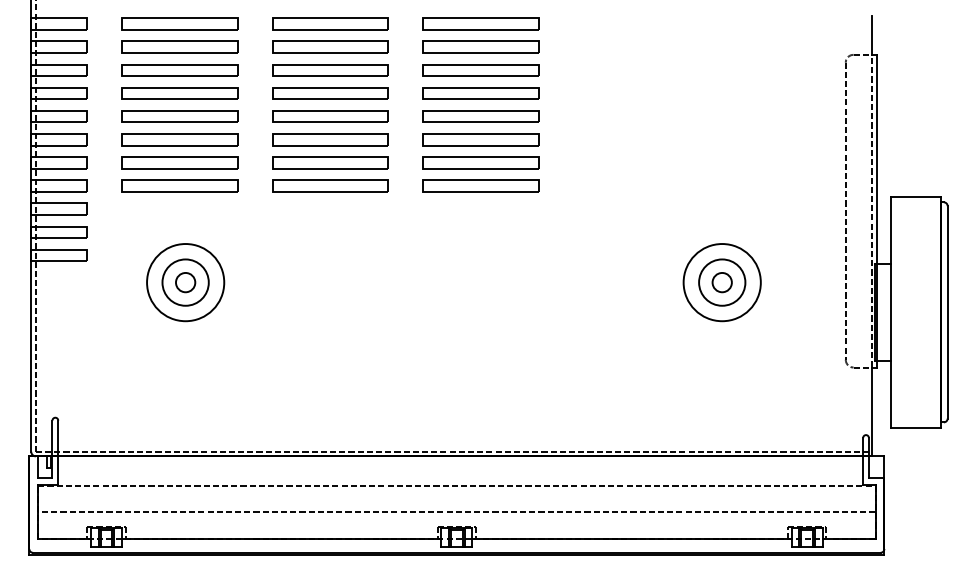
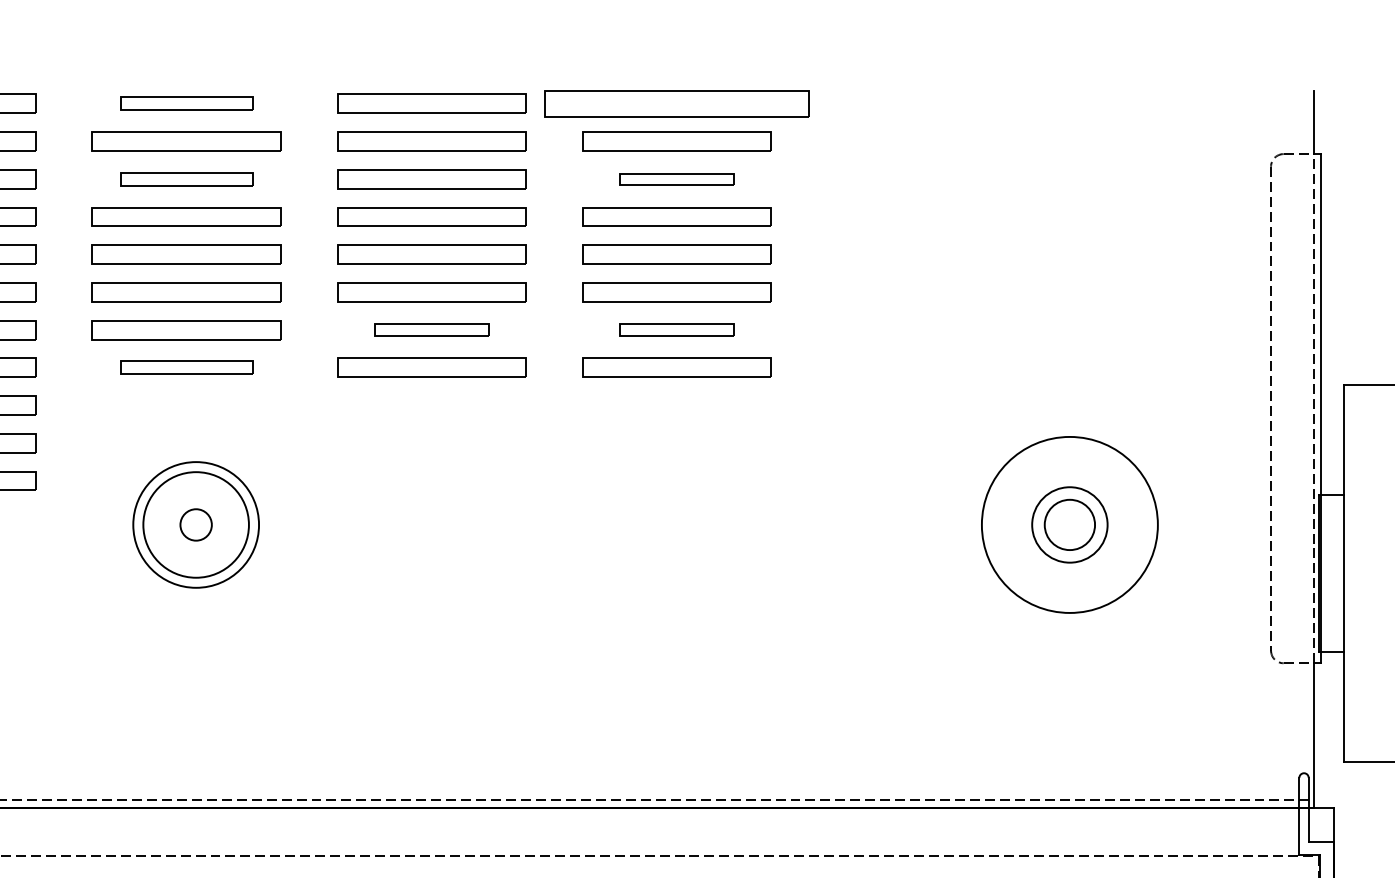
part: (179, 23) -> (186, 103), size x0.7
part: (480, 23) -> (676, 103), size x1.4
part: (179, 70) -> (186, 179), size x0.7
part: (480, 70) -> (676, 179), size x0.6
part: (330, 162) -> (432, 329), size x0.6
part: (480, 162) -> (676, 329), size x0.6
part: (179, 185) -> (186, 366), size x0.7
circle: (185, 282) -> (195, 524), size x1.4
circle: (721, 282) -> (1068, 524), size x1.4
circle: (721, 282) -> (1068, 524), size x1.6

